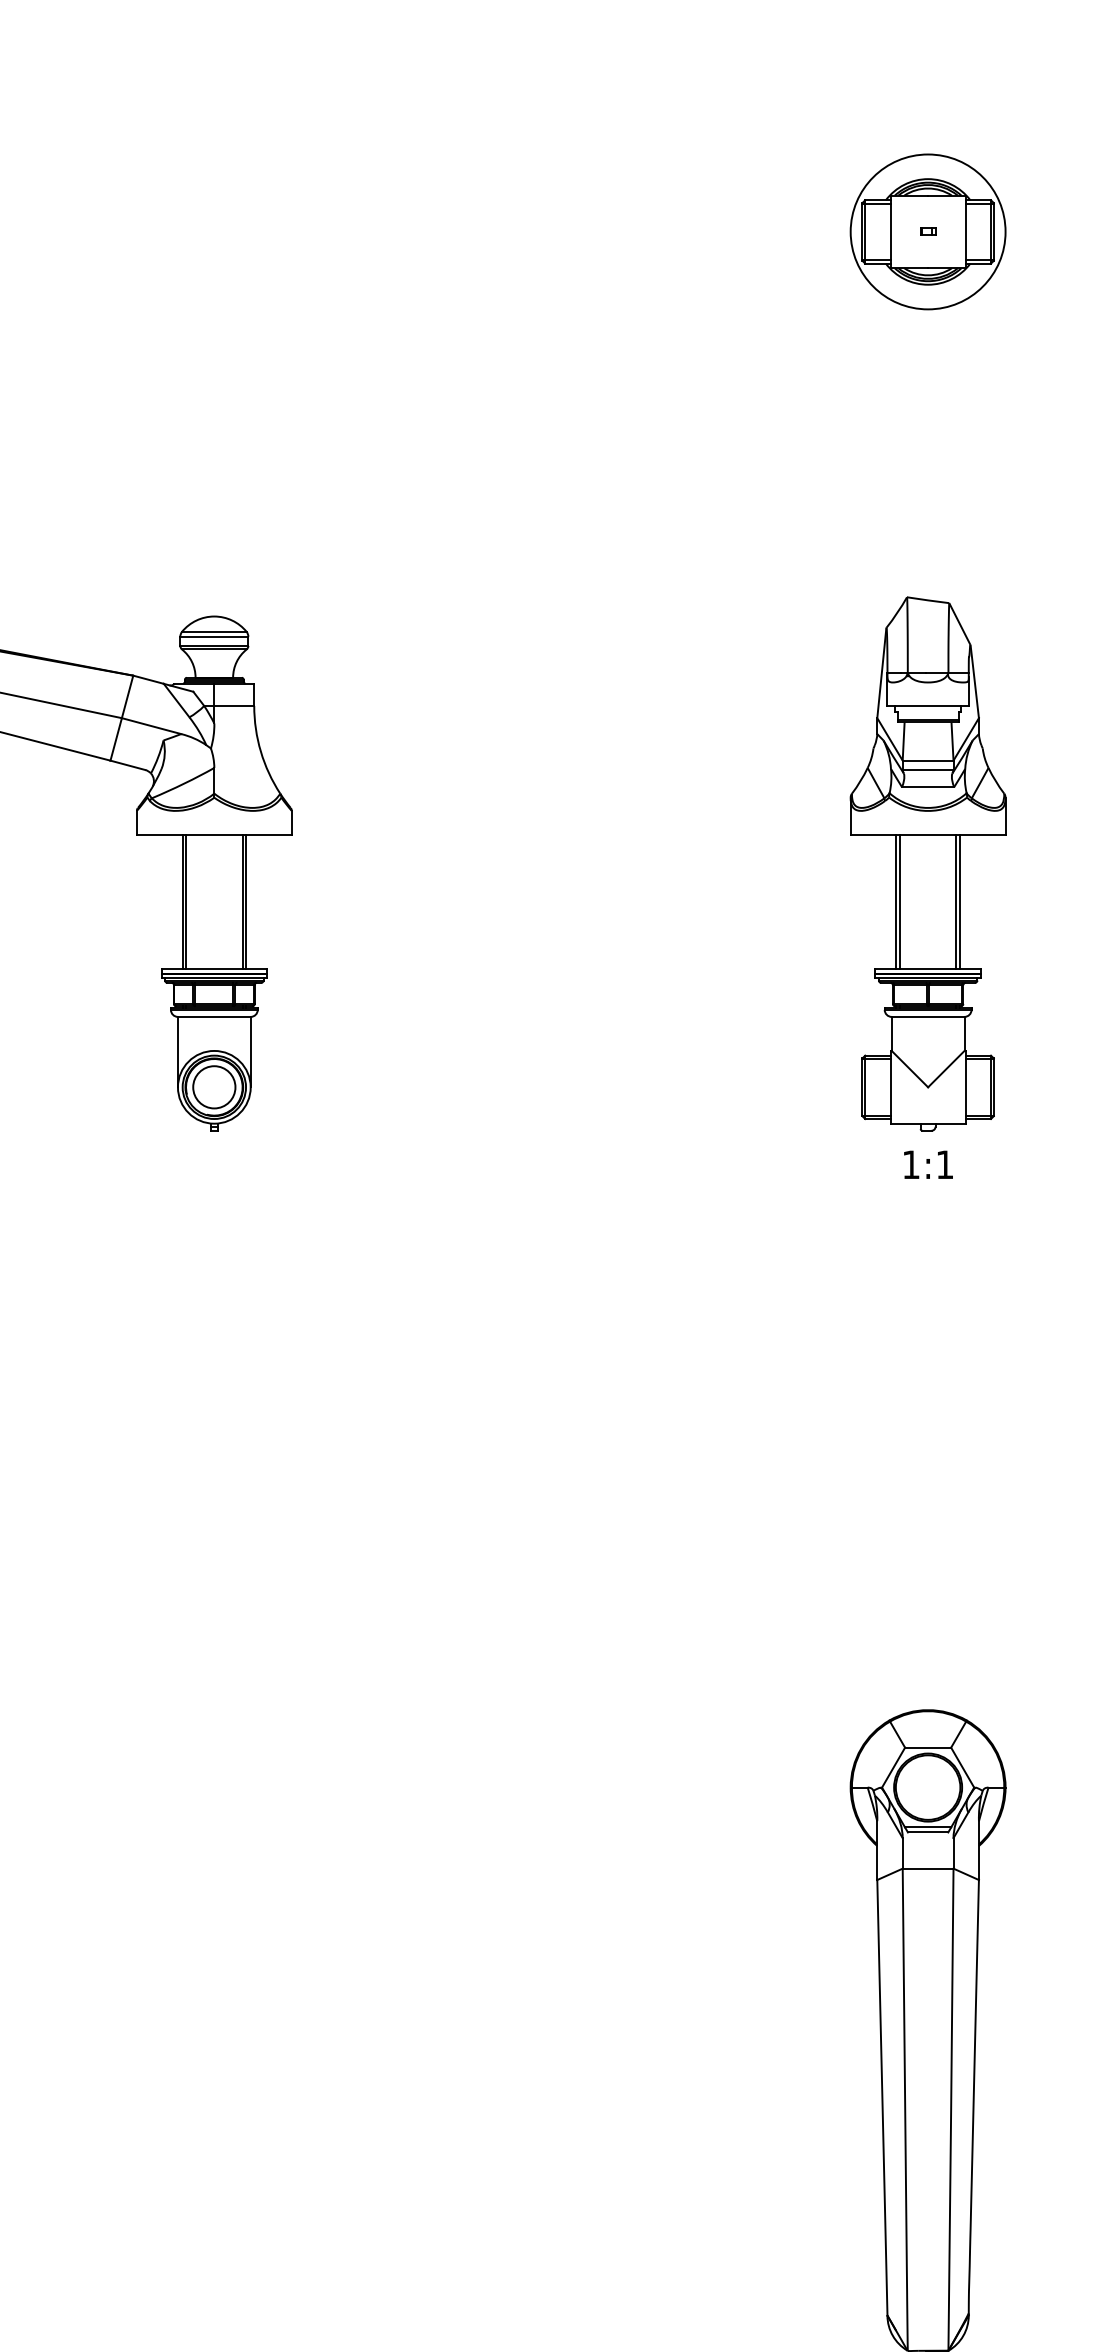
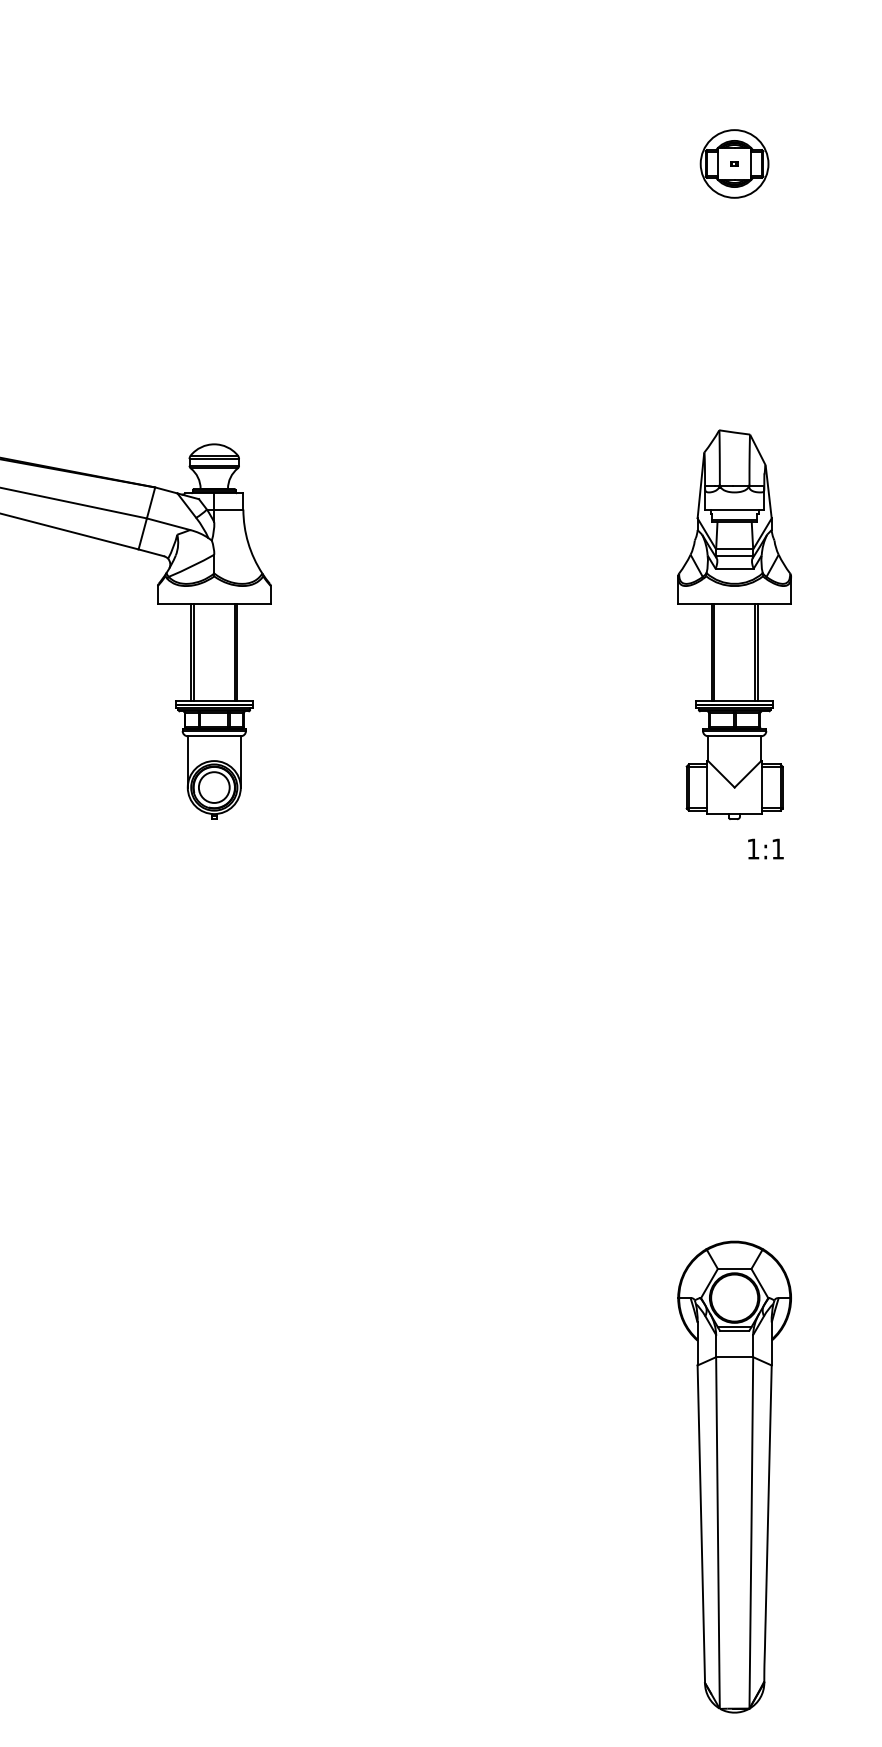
part: (927, 231) -> (734, 163), size x0.6
text: (927, 1164) -> (765, 848), moved

